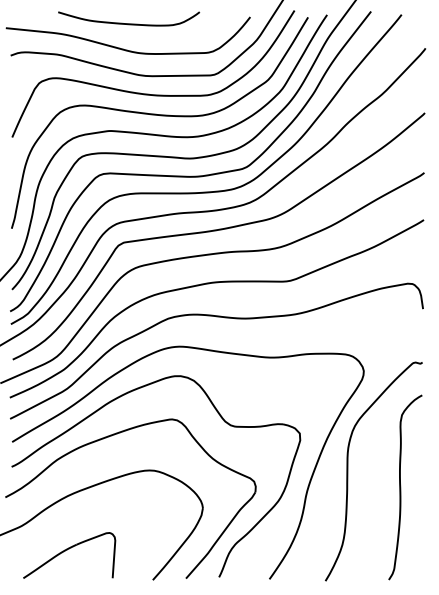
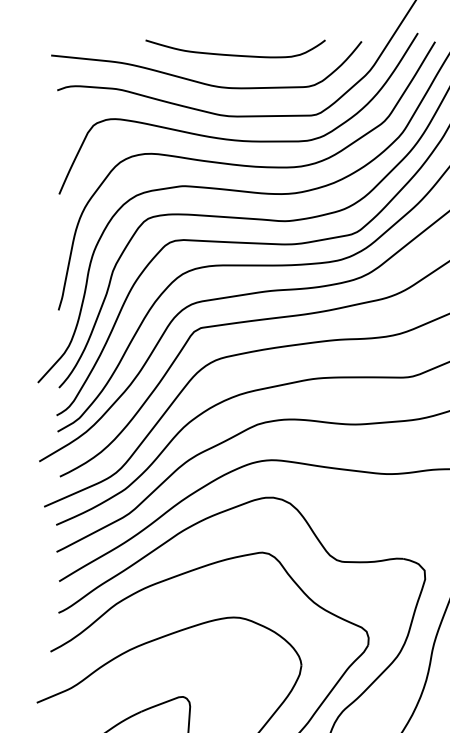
curve: (129, 23) -> (236, 54), moved

